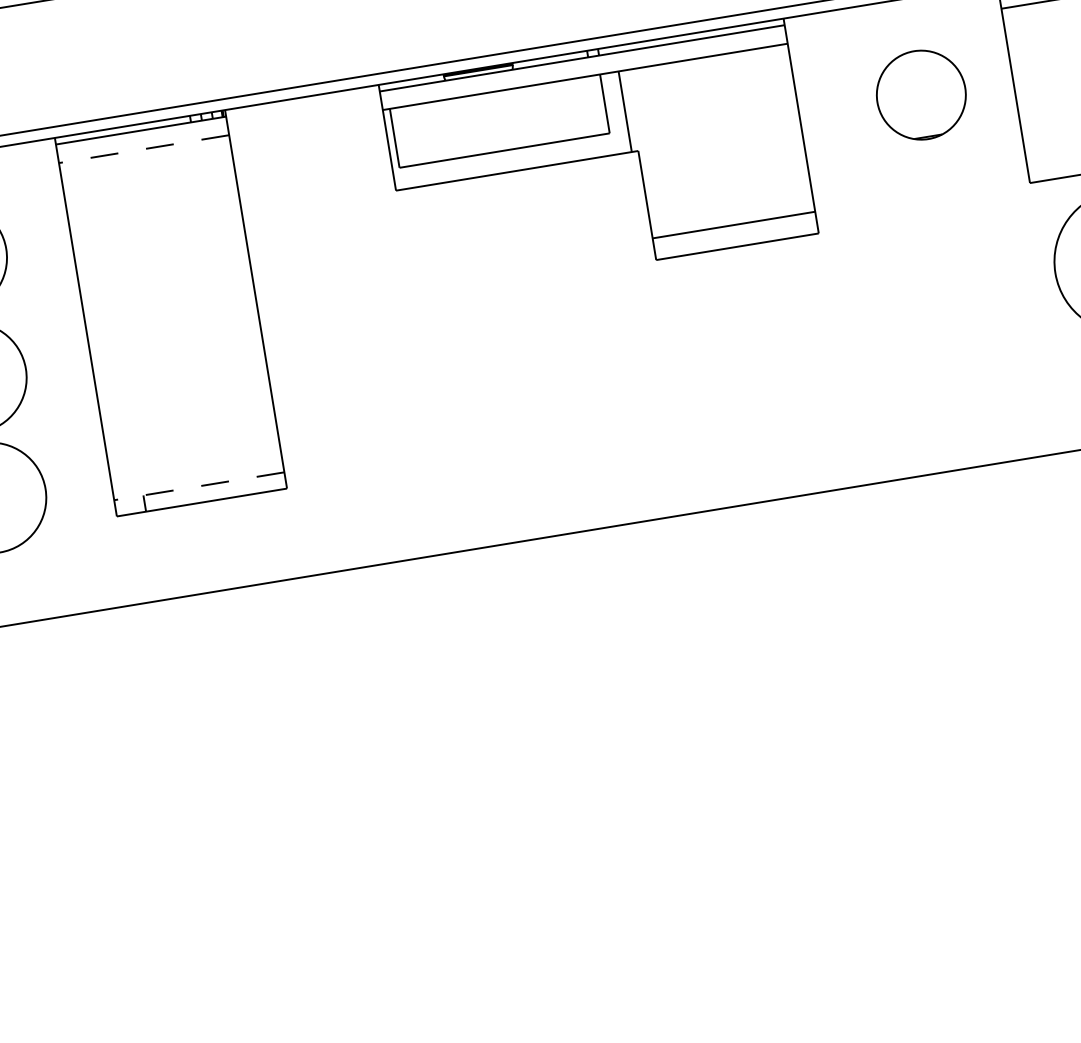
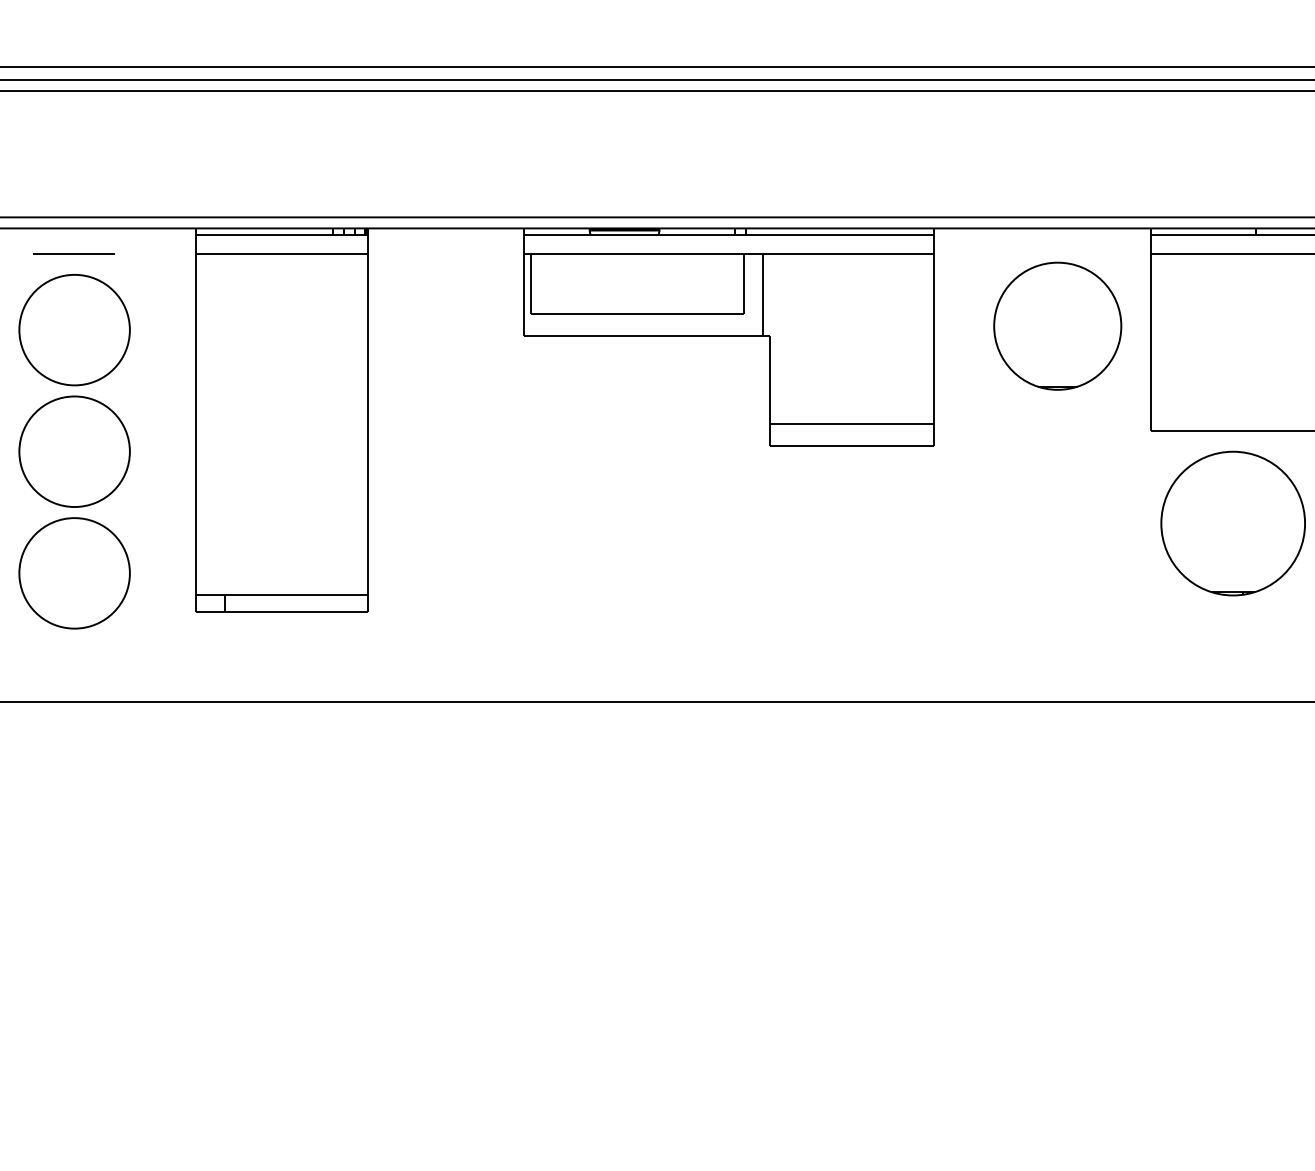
part: (920, 94) -> (1057, 325), size x1.43
line: (143, 148) -> (281, 253), dashed -> solid
line: (198, 486) -> (281, 595), dashed -> solid

